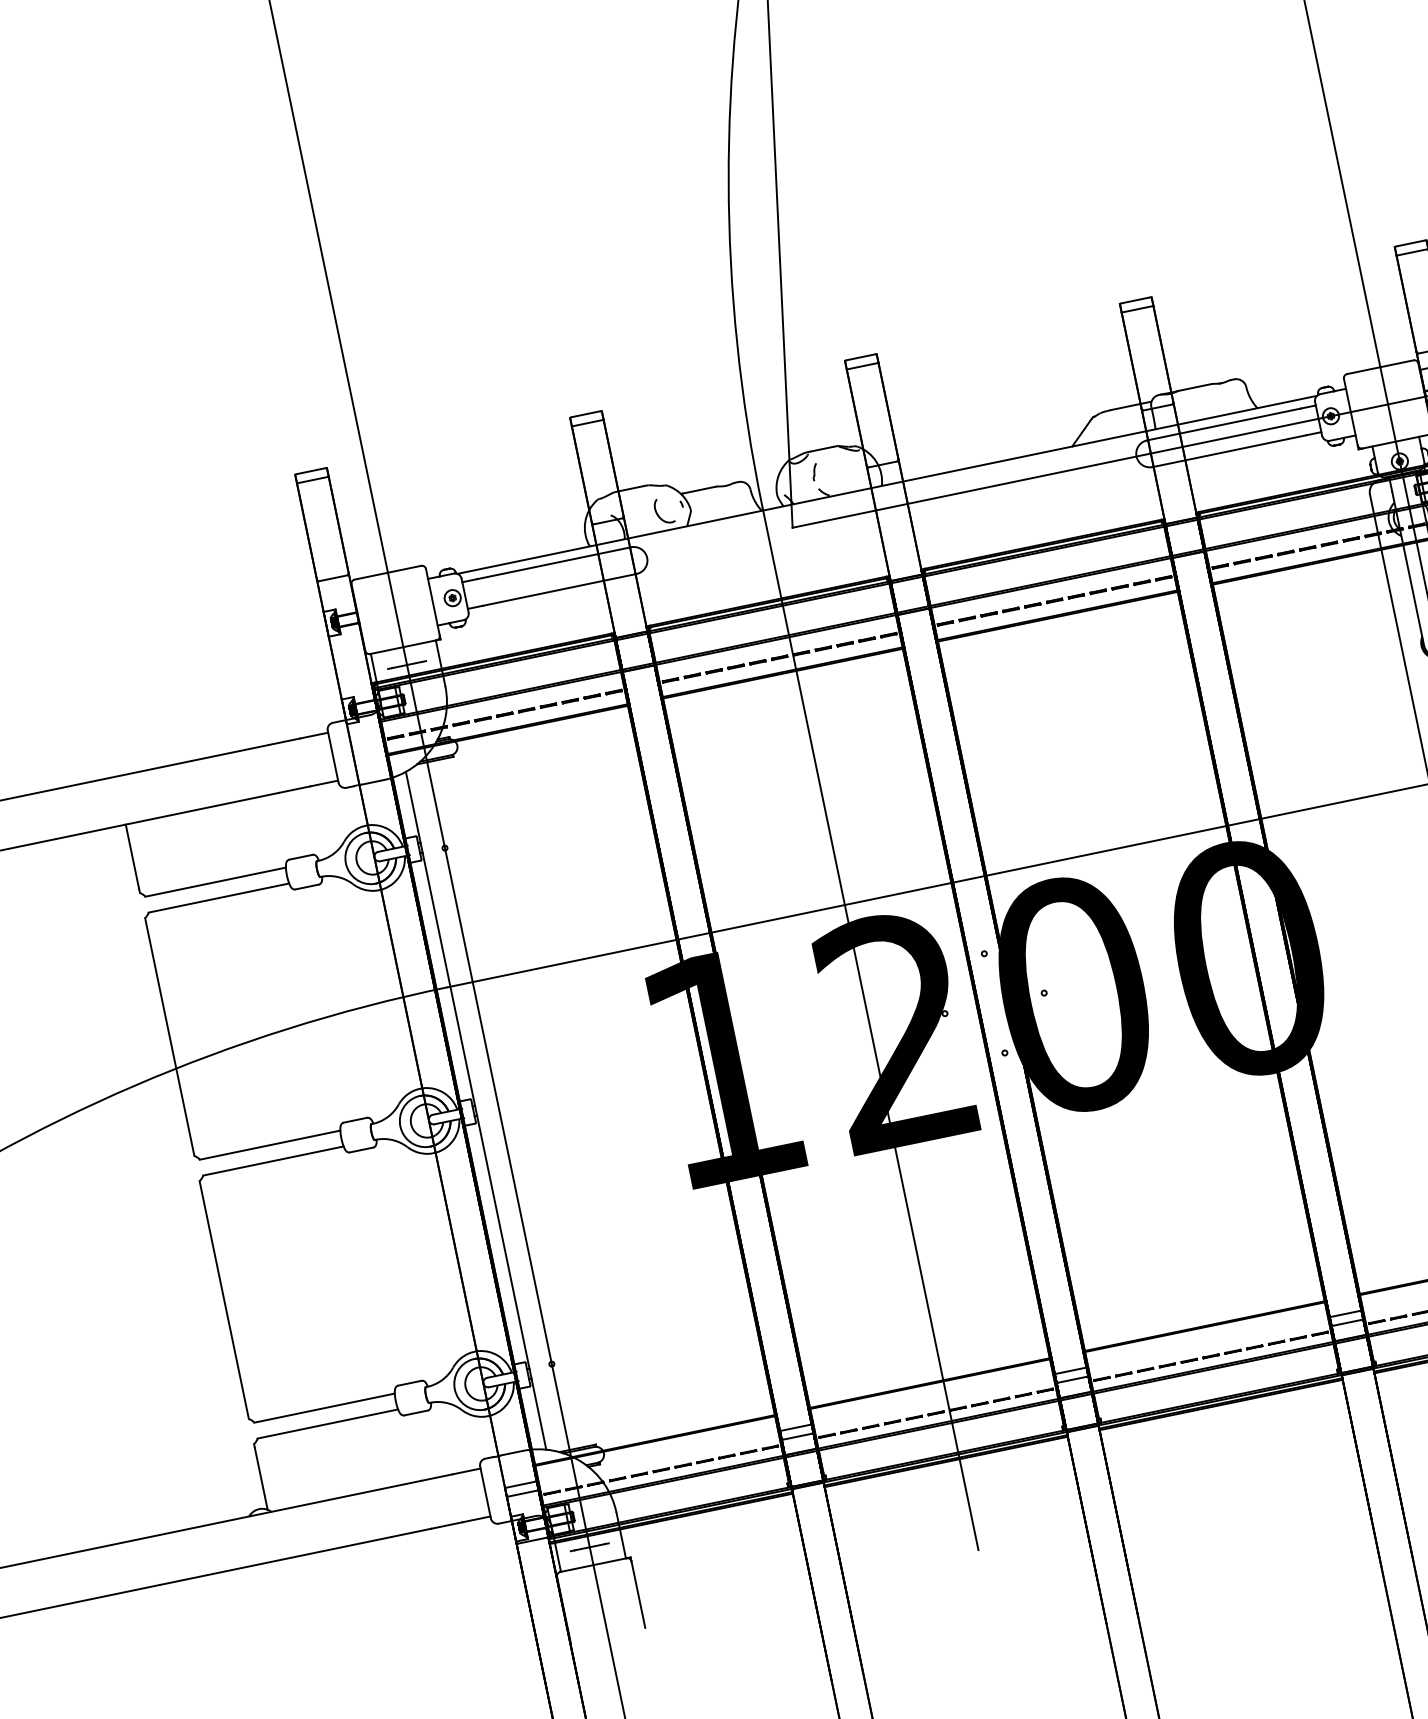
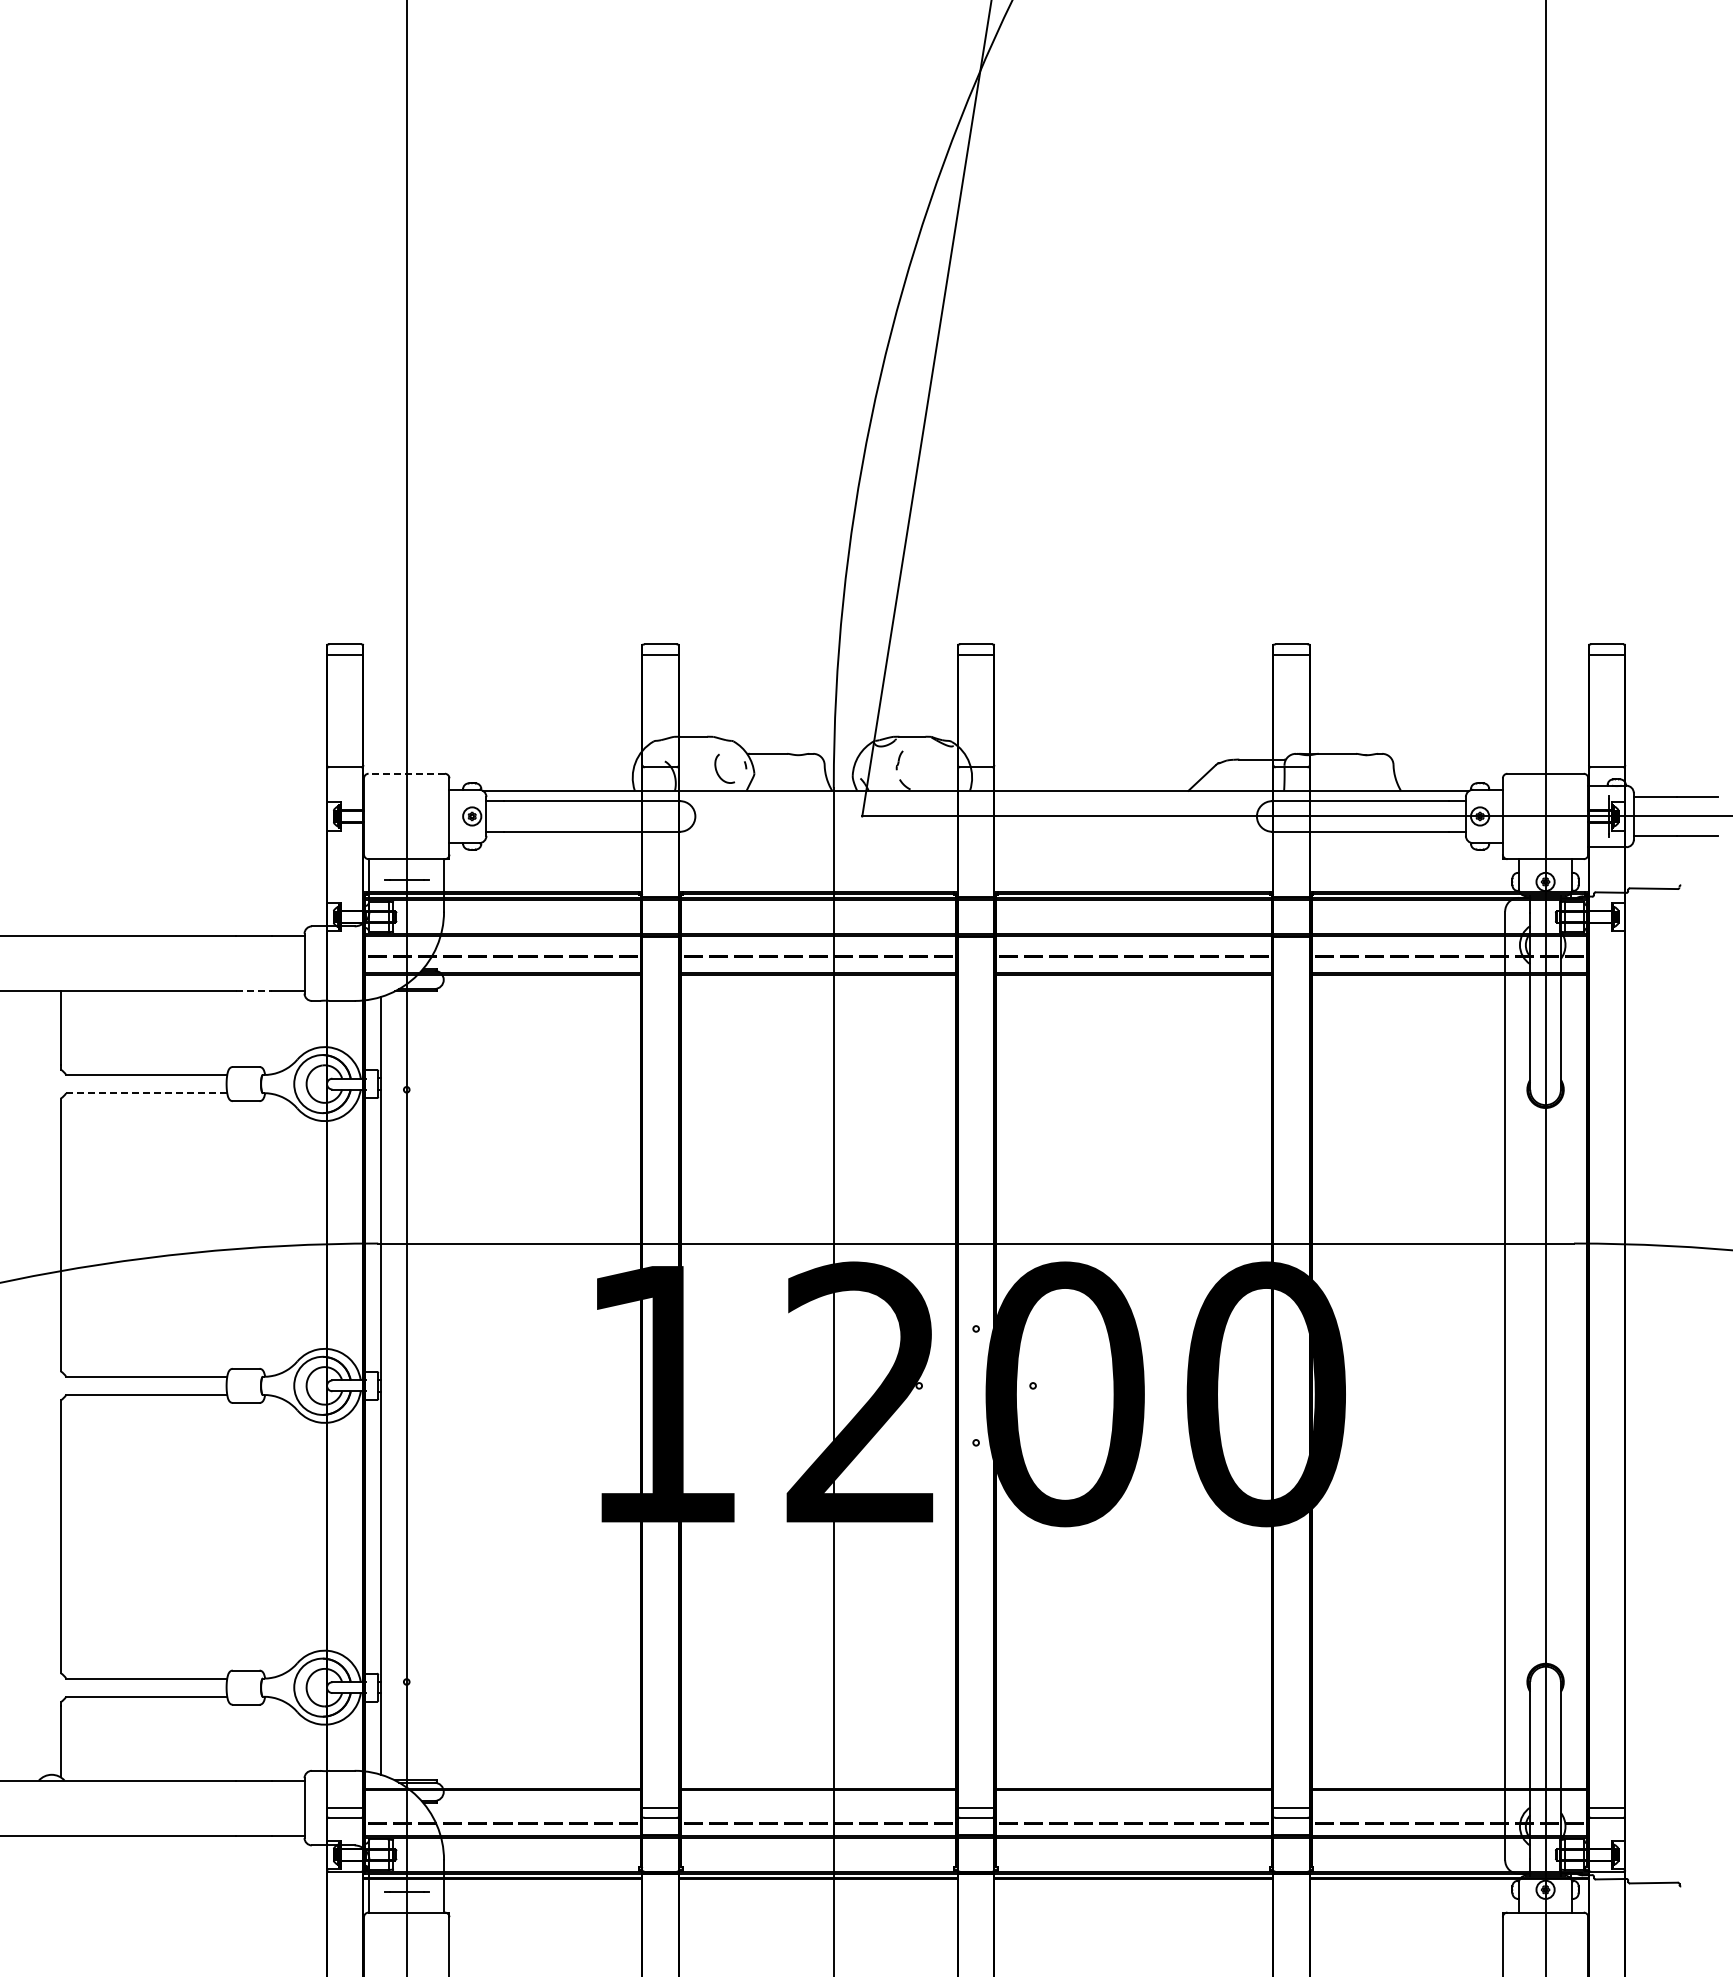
line: (387, 572) -> (406, 773), solid -> dashed
line: (294, 789) -> (254, 991), solid -> dashed
line: (218, 898) -> (146, 1093), solid -> dashed

